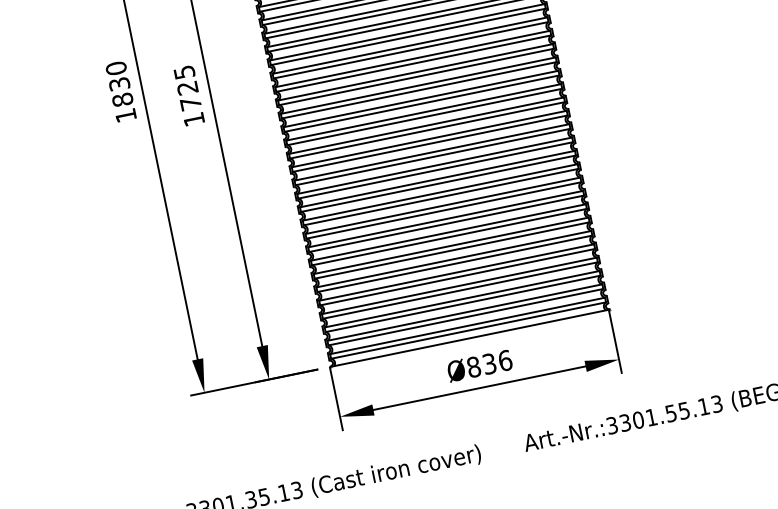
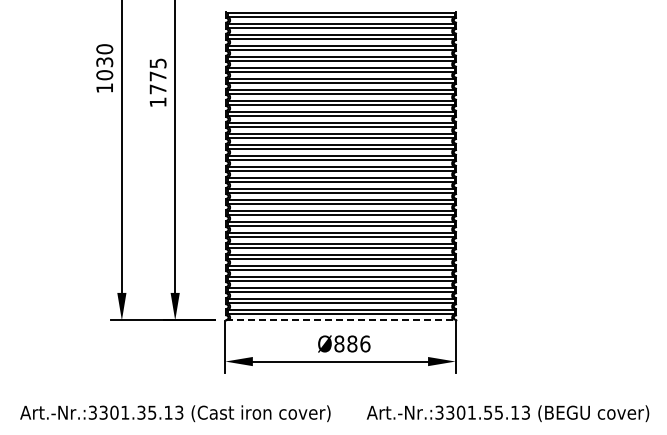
text: (186, 88) -> (157, 76), 1725 -> 1775
text: (122, 100) -> (104, 75), 1830 -> 1030
line: (470, 338) -> (341, 320), solid -> dashed
text: (489, 363) -> (352, 343), Ø836 -> Ø886

